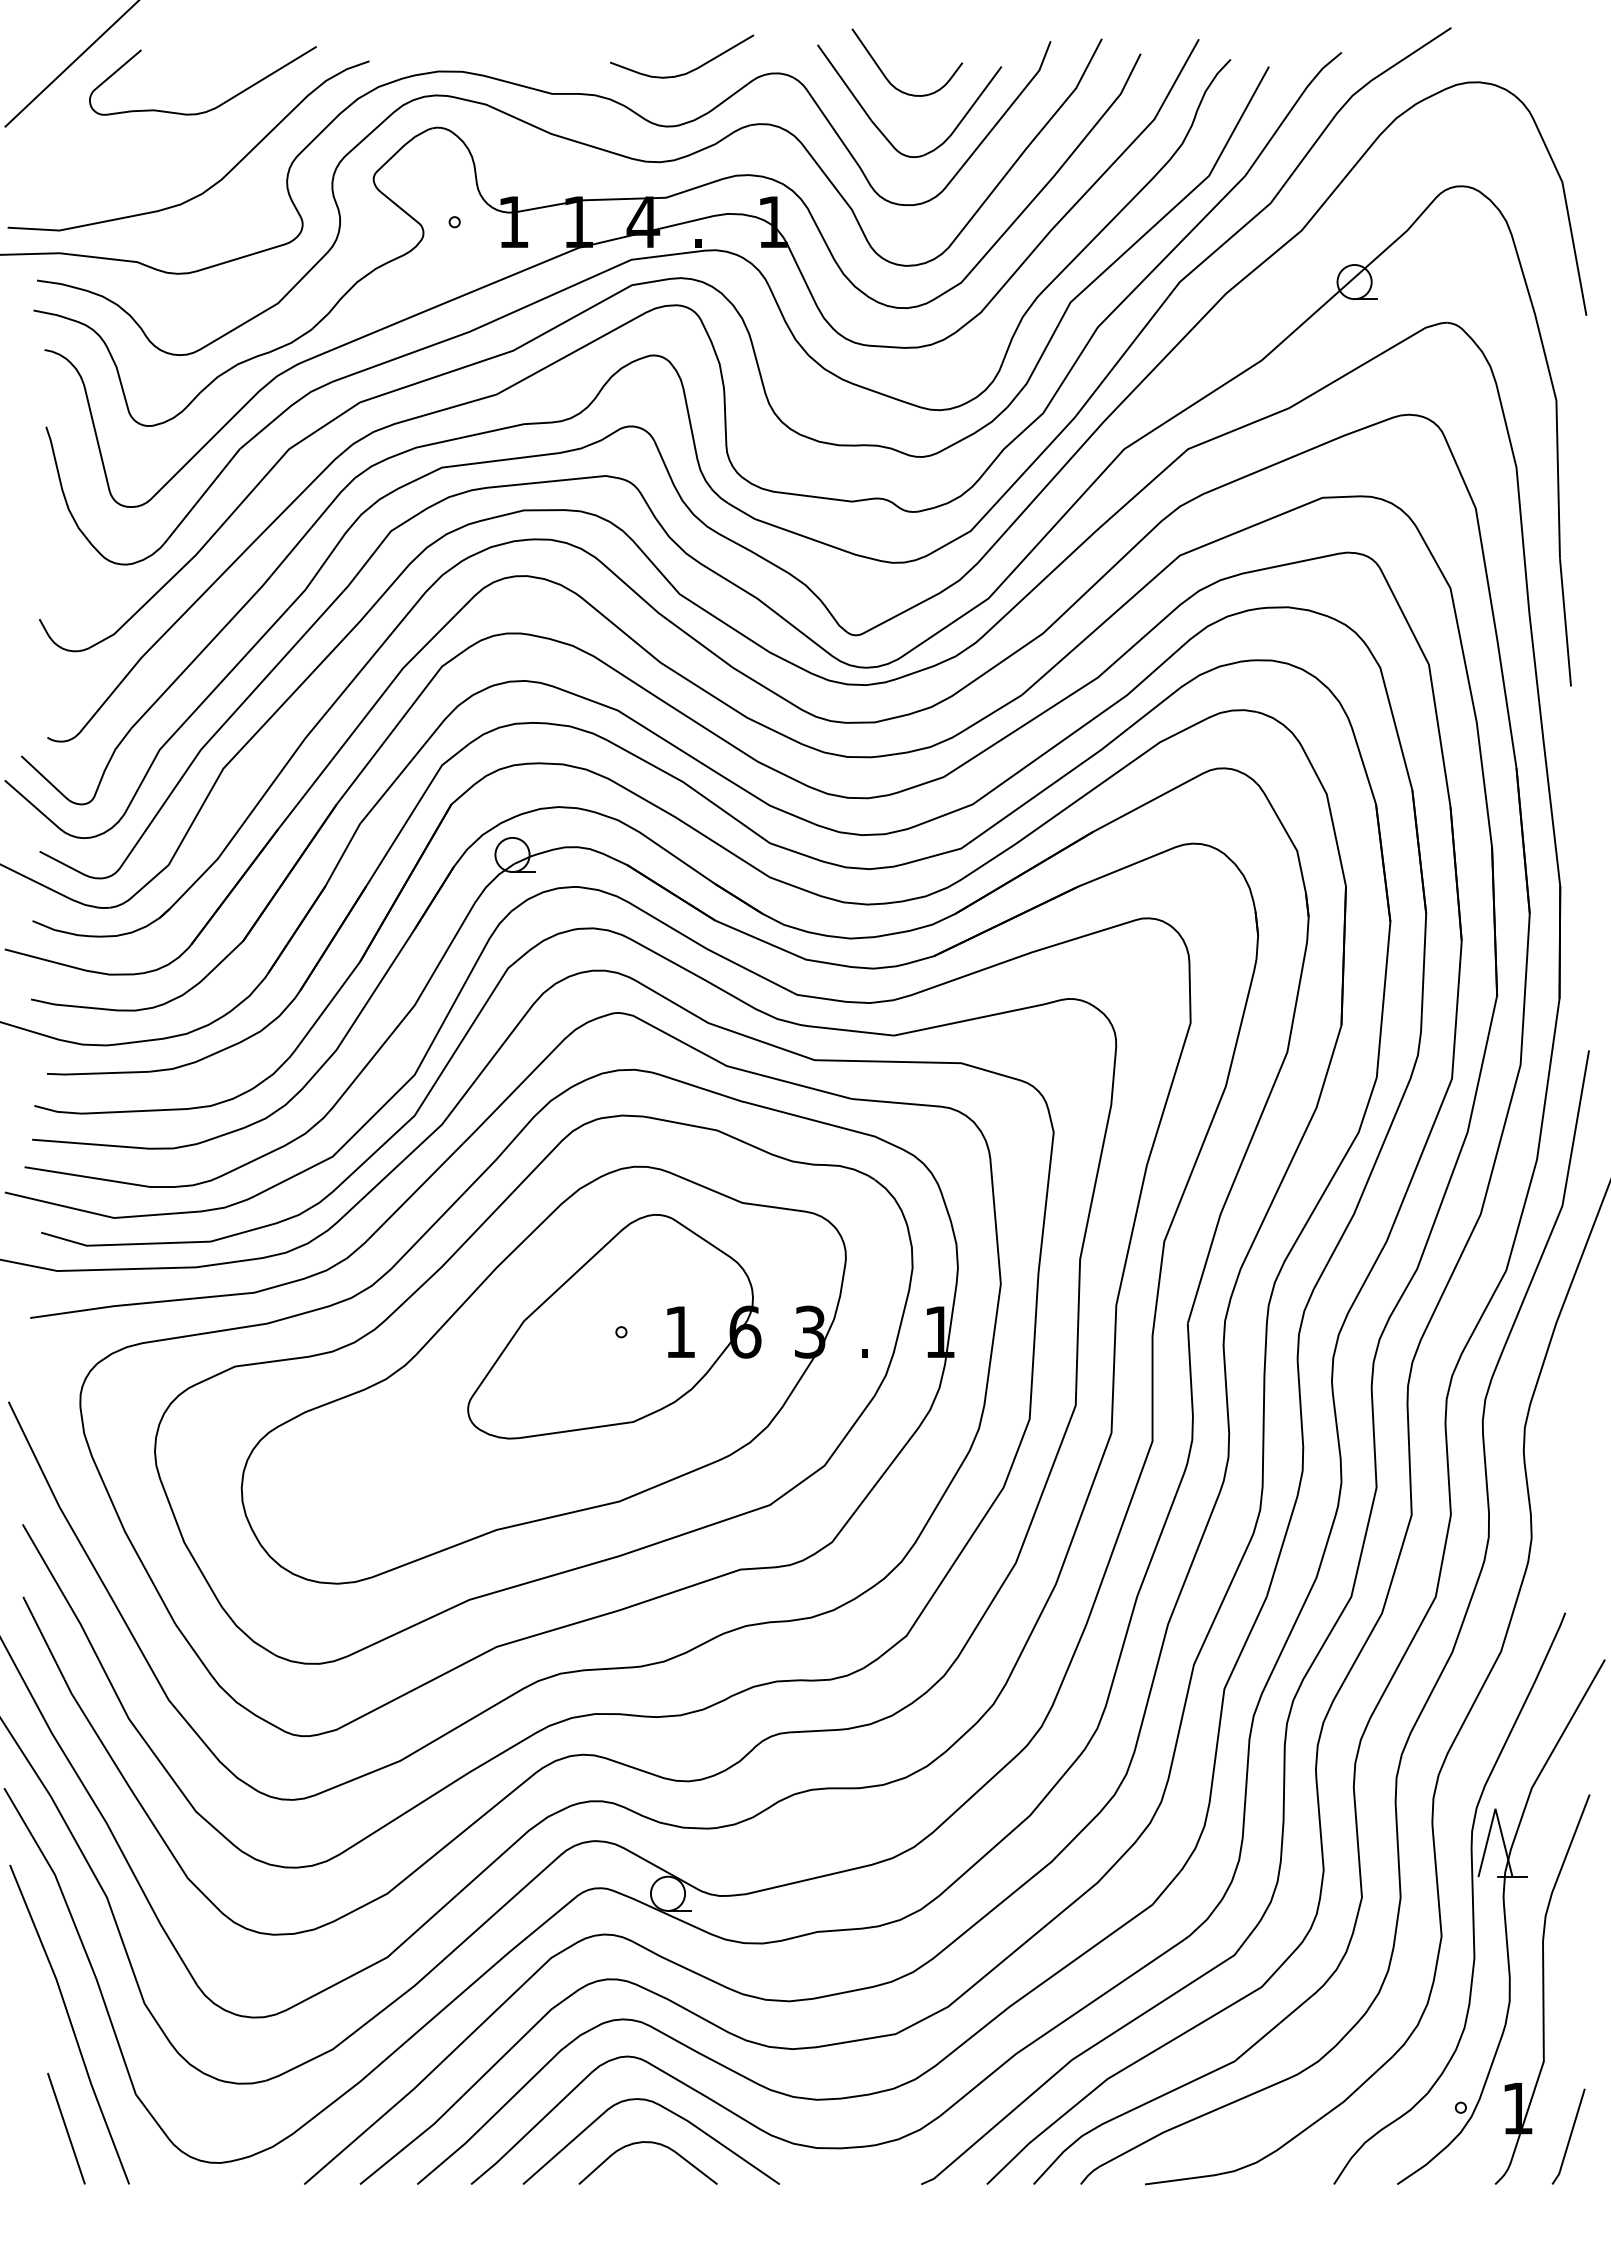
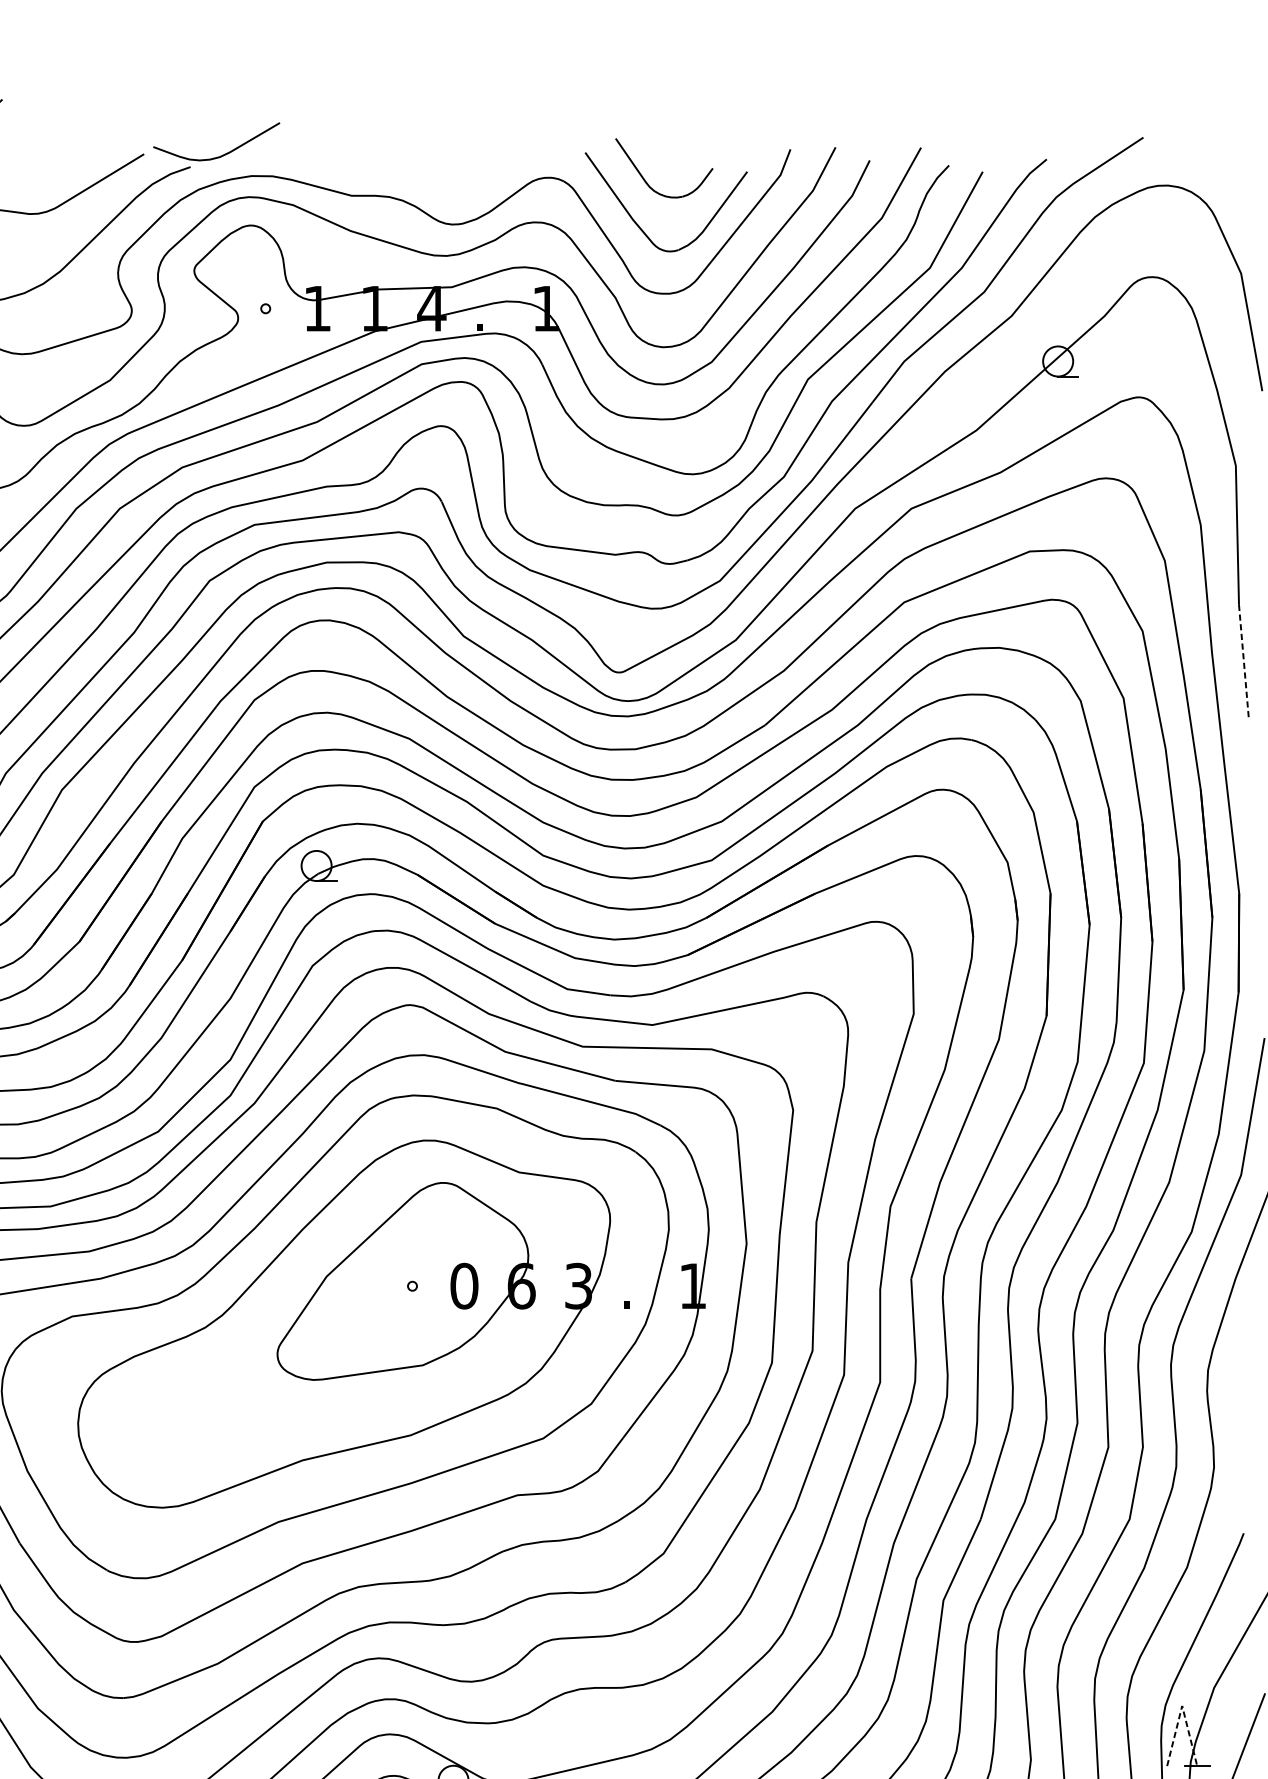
curve: (690, 70) -> (224, 154), moved
line: (1565, 622) -> (1243, 661), solid -> dashed
text: (680, 1331) -> (464, 1285), 1 -> 0
line: (1495, 1808) -> (1182, 1705), solid -> dashed

